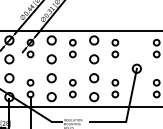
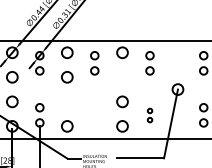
circle: (94, 59) -> (122, 77), removed
circle: (51, 78) -> (67, 102), removed
part: (72, 88) -> (94, 115), removed
part: (115, 88) -> (150, 115), size x0.6

